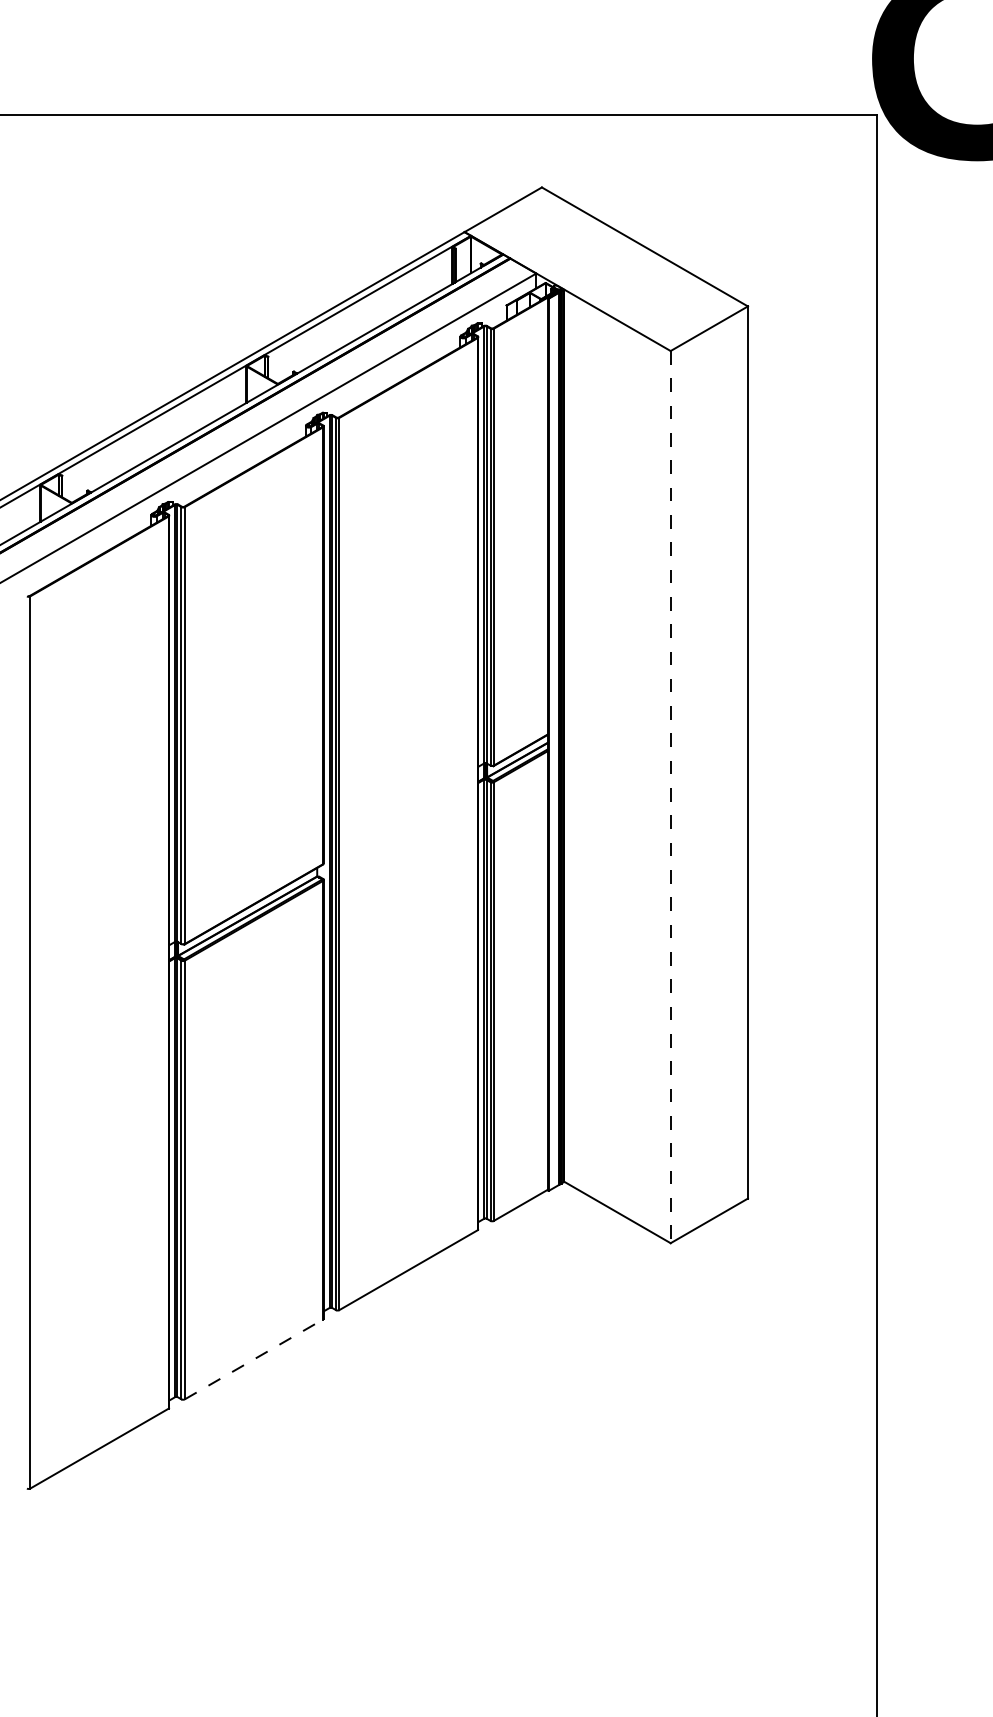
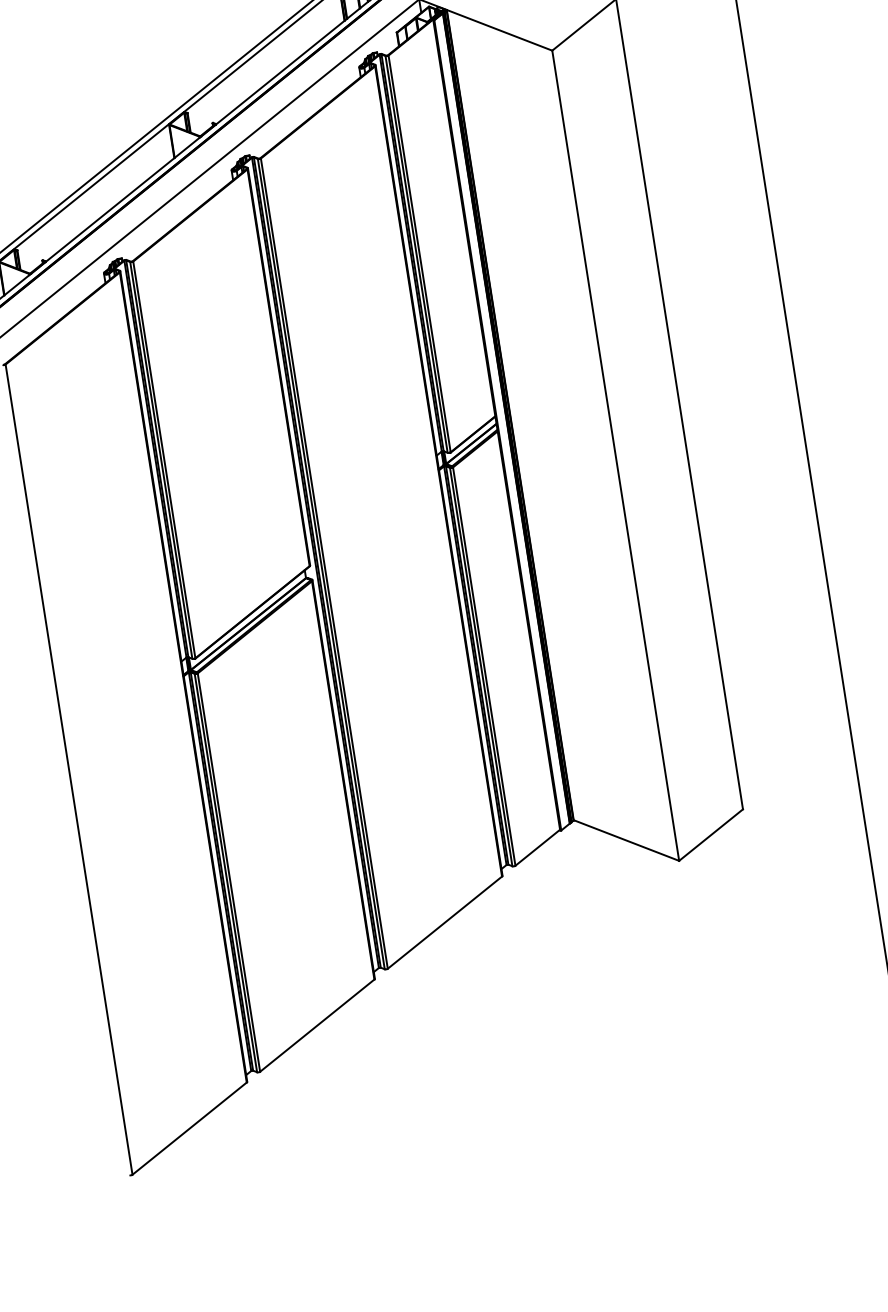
line: (670, 797) -> (615, 456), dashed -> solid
line: (253, 1359) -> (316, 1025), dashed -> solid

